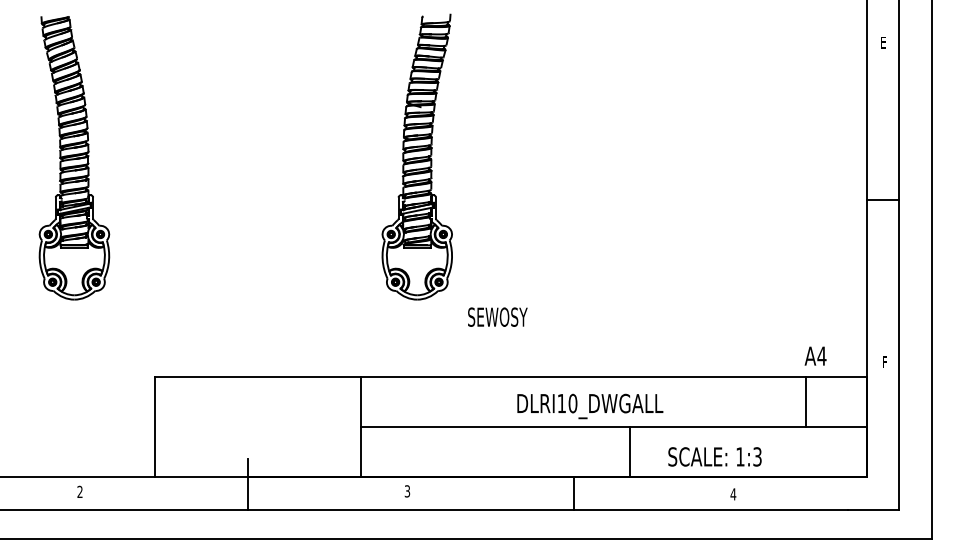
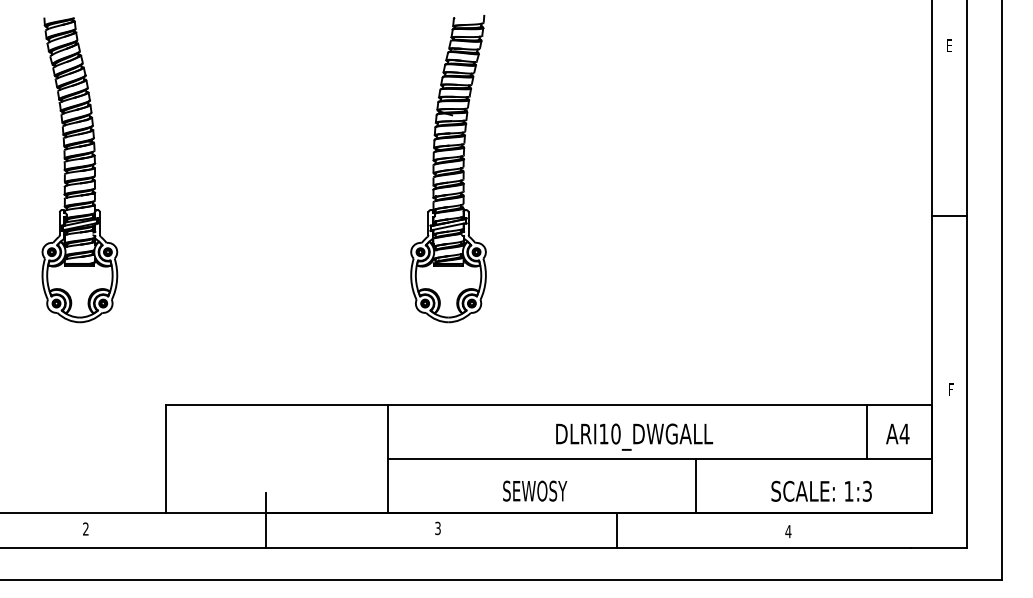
text: (498, 316) -> (535, 490), moved
text: (815, 355) -> (897, 433), moved
line: (629, 452) -> (695, 486), moved
text: (714, 456) -> (821, 490), moved

